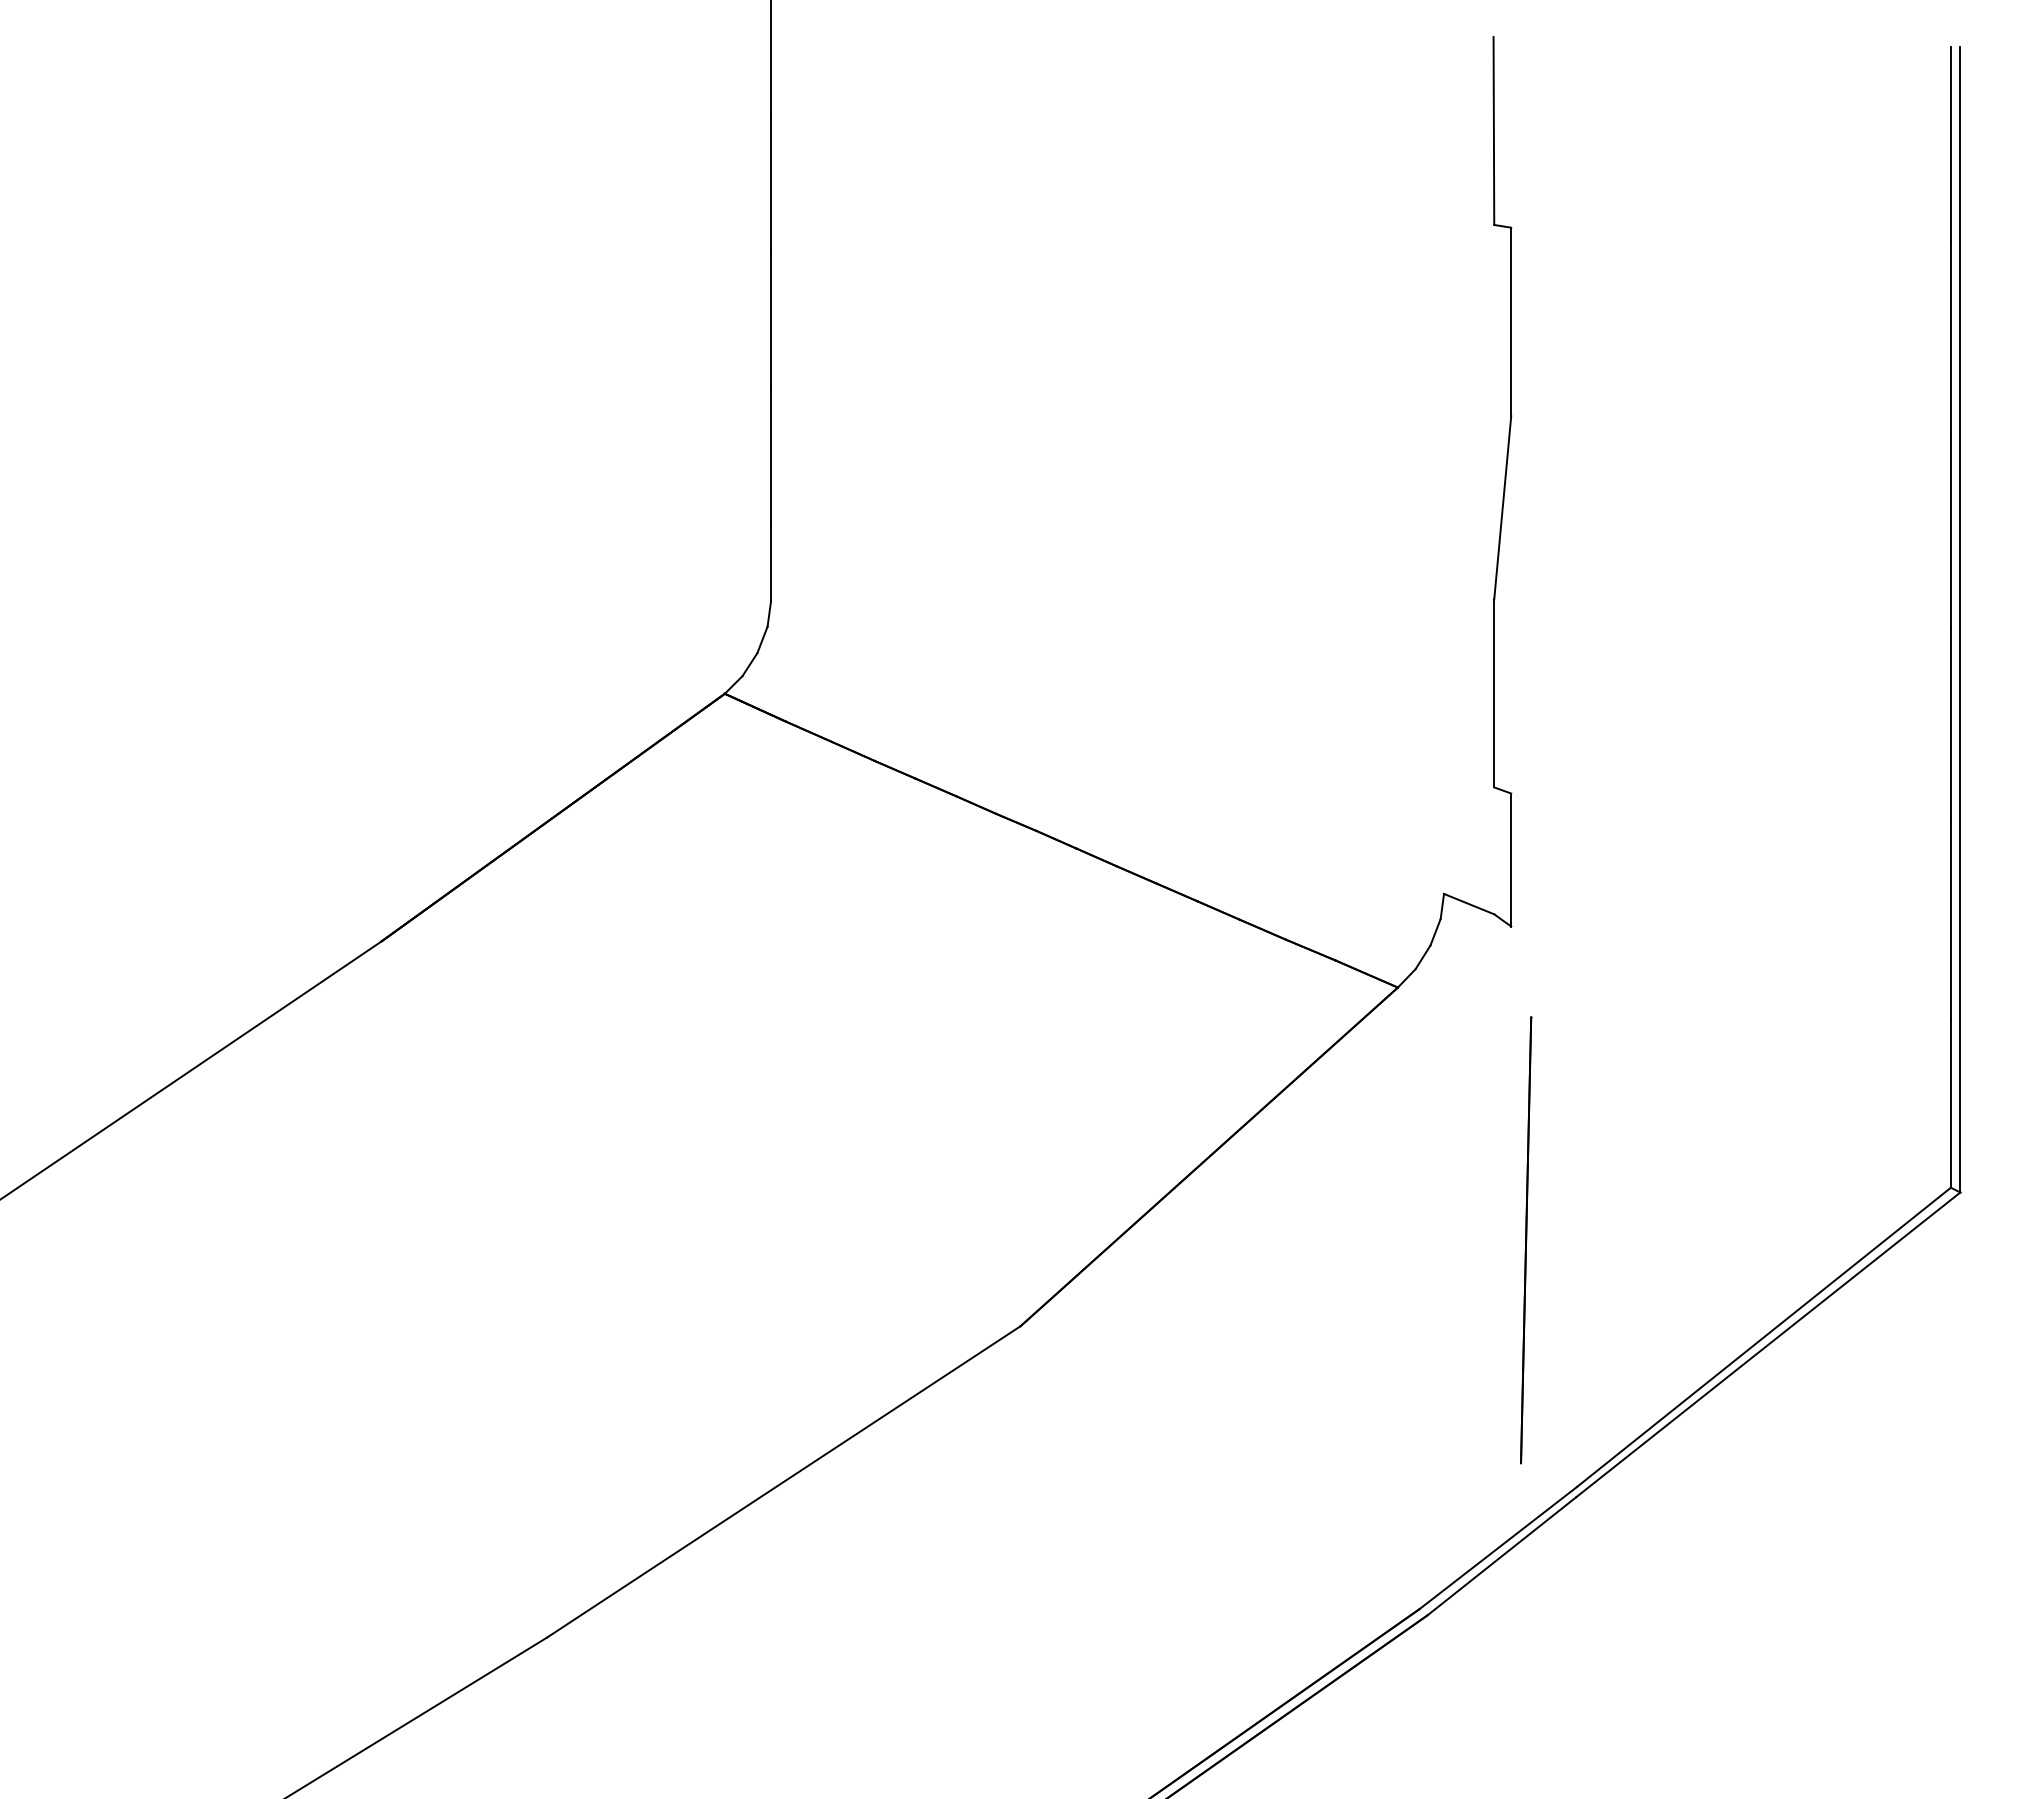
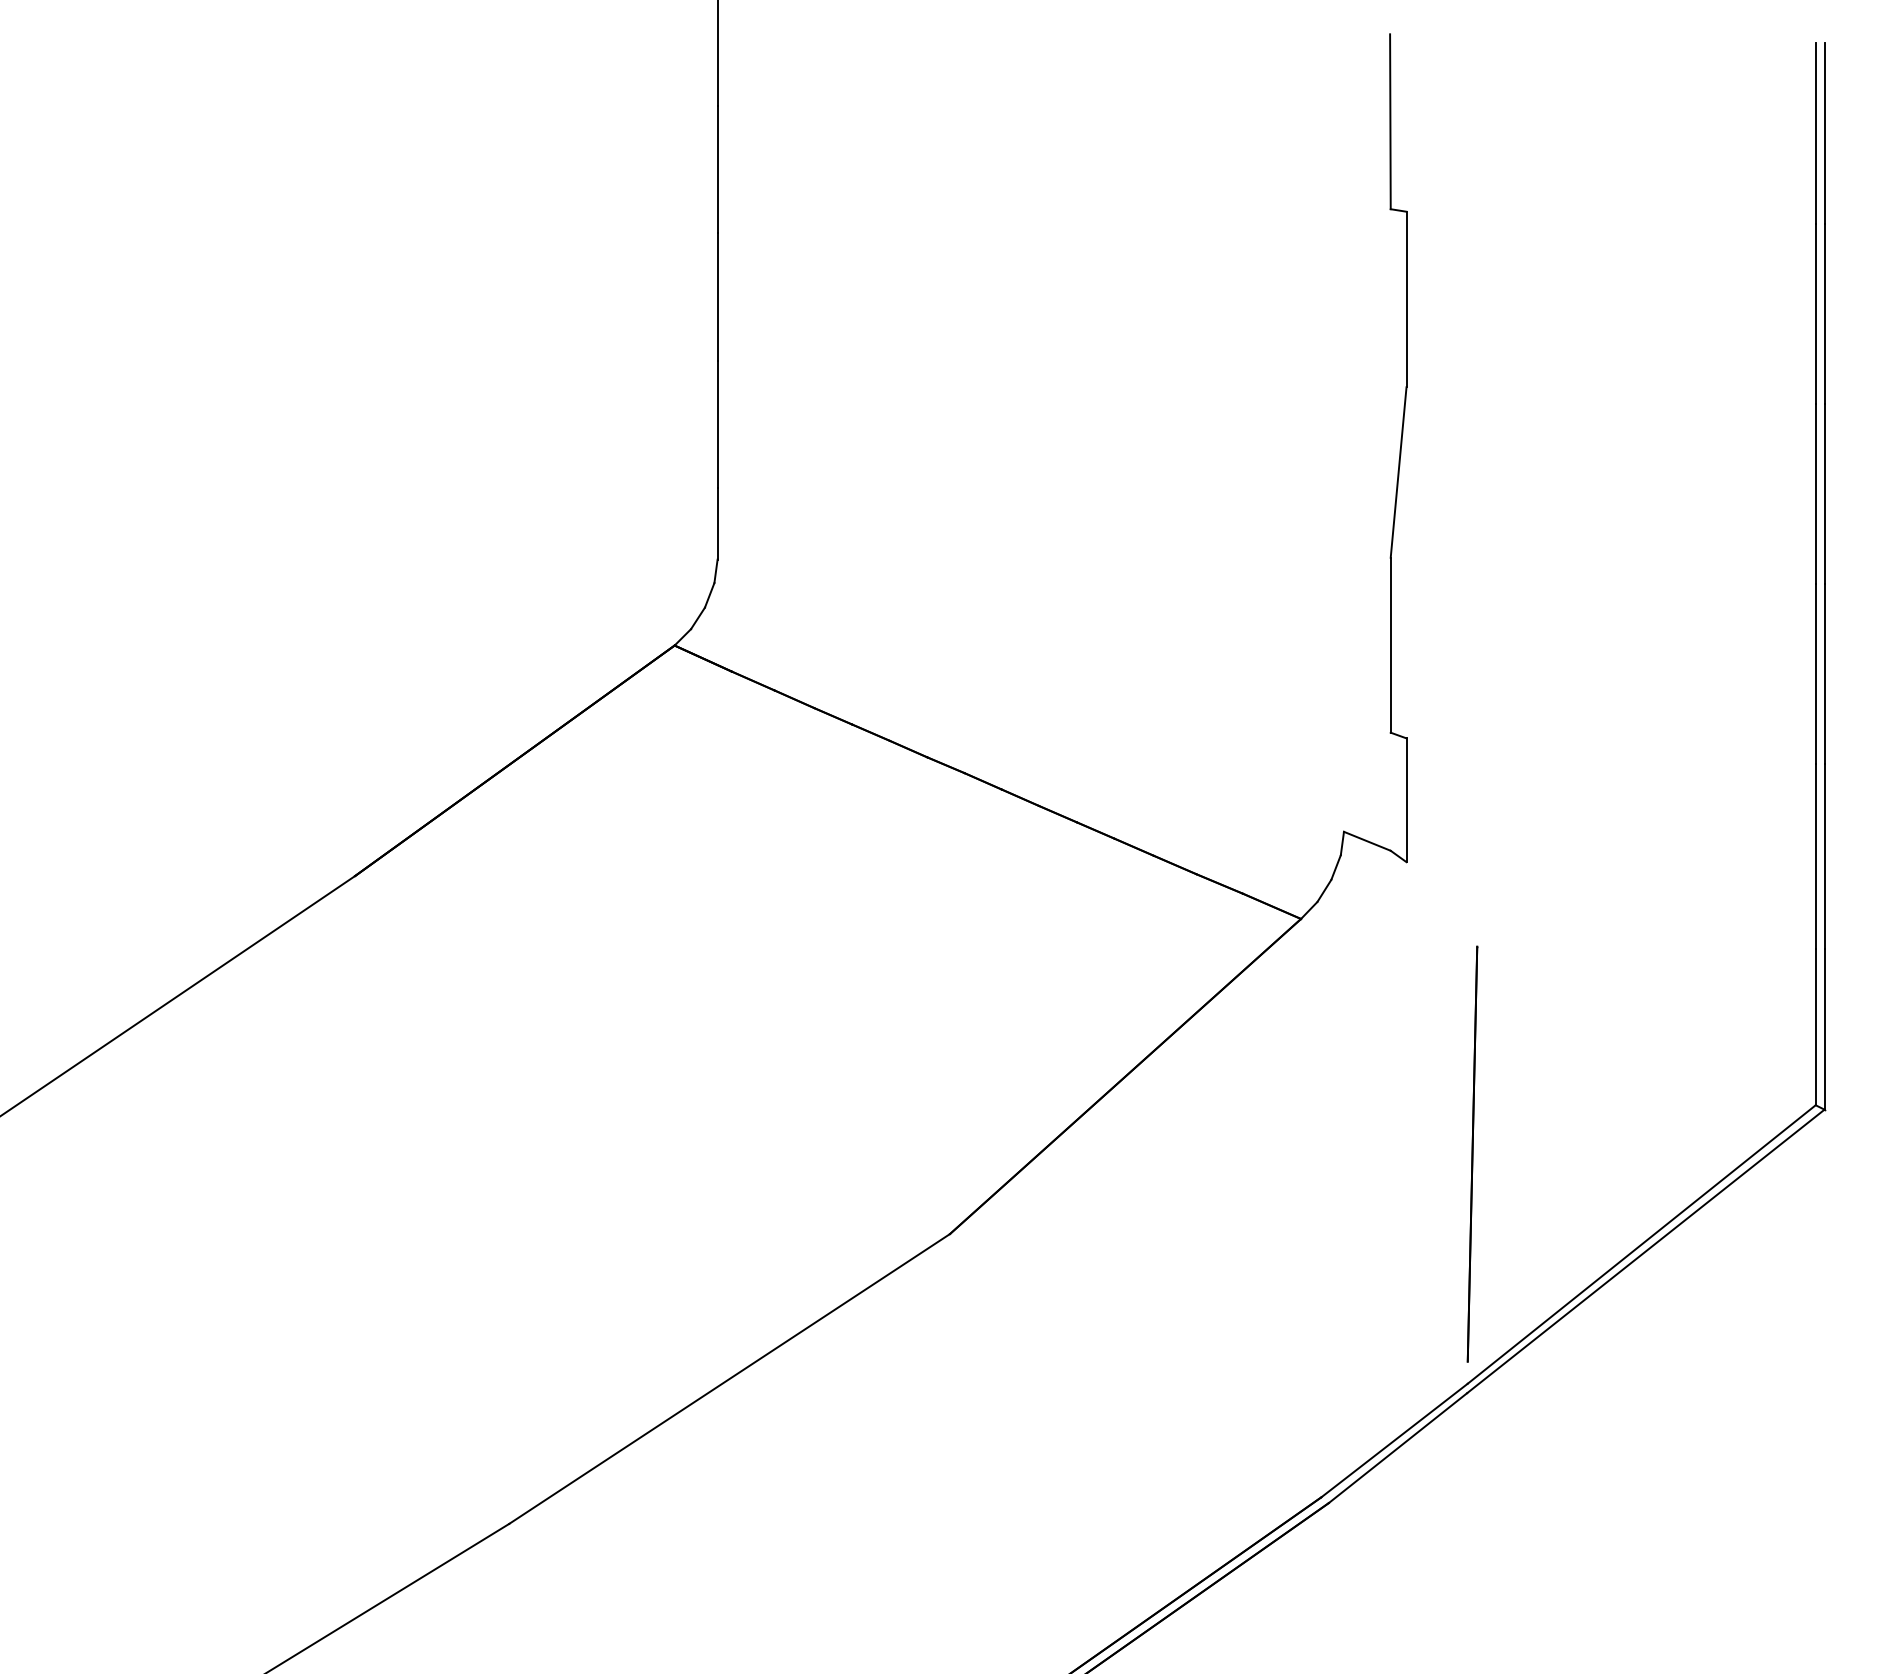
line: (1526, 1240) -> (1472, 1154), moved

